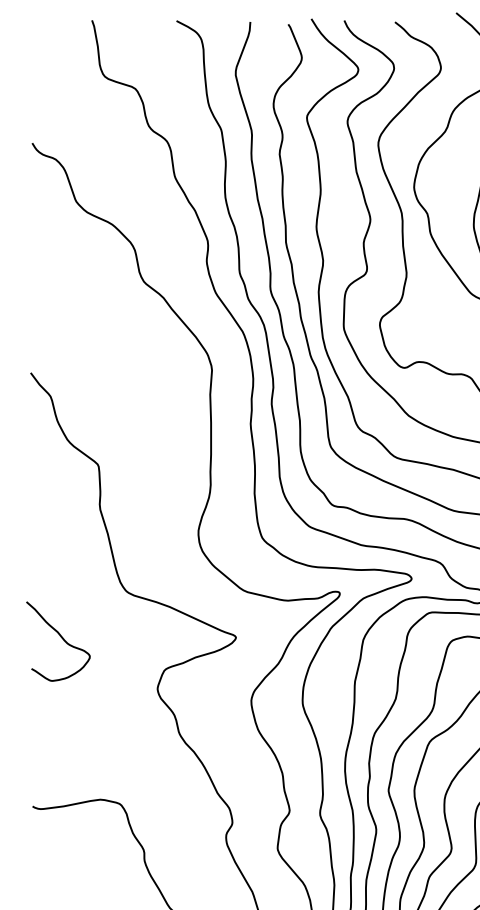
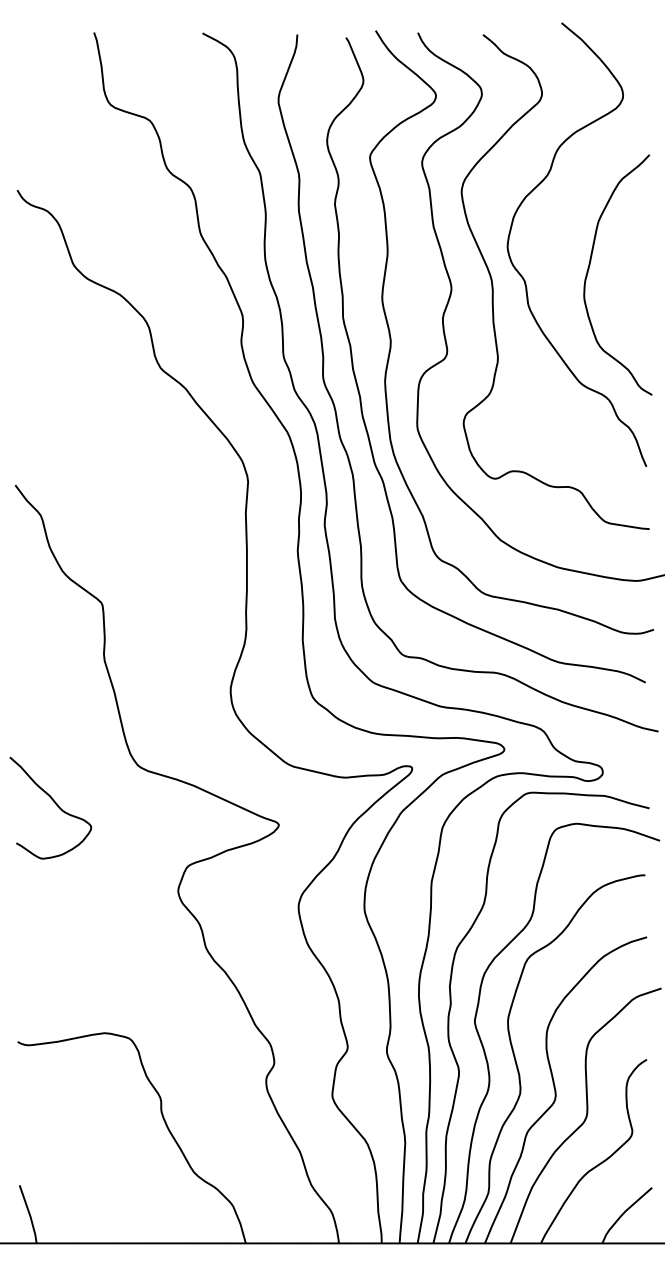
curve: (61, 637) -> (54, 803), moved

